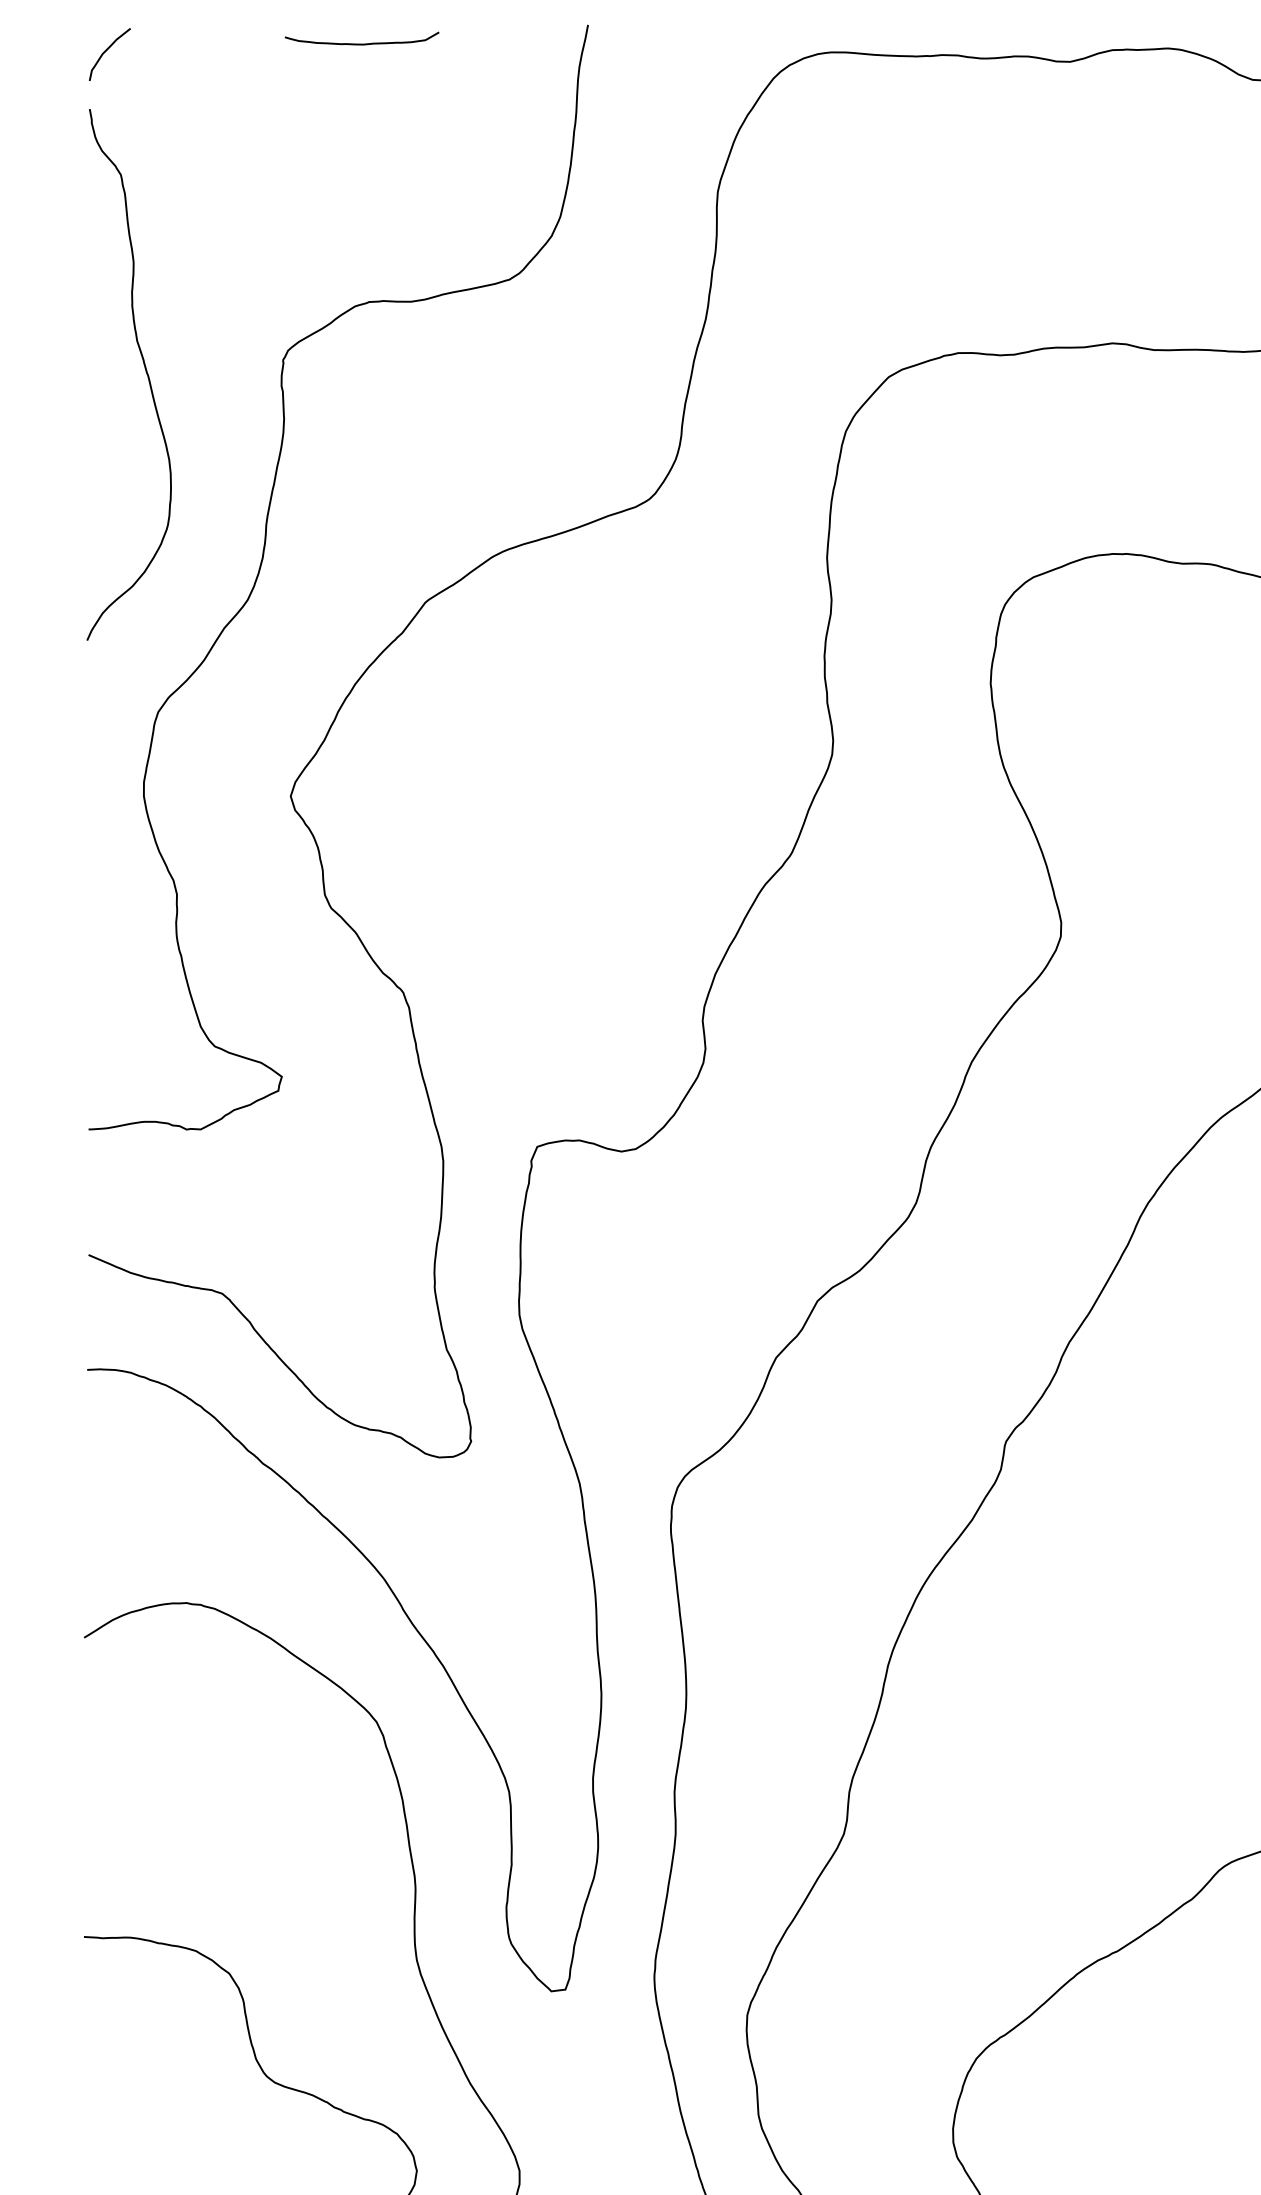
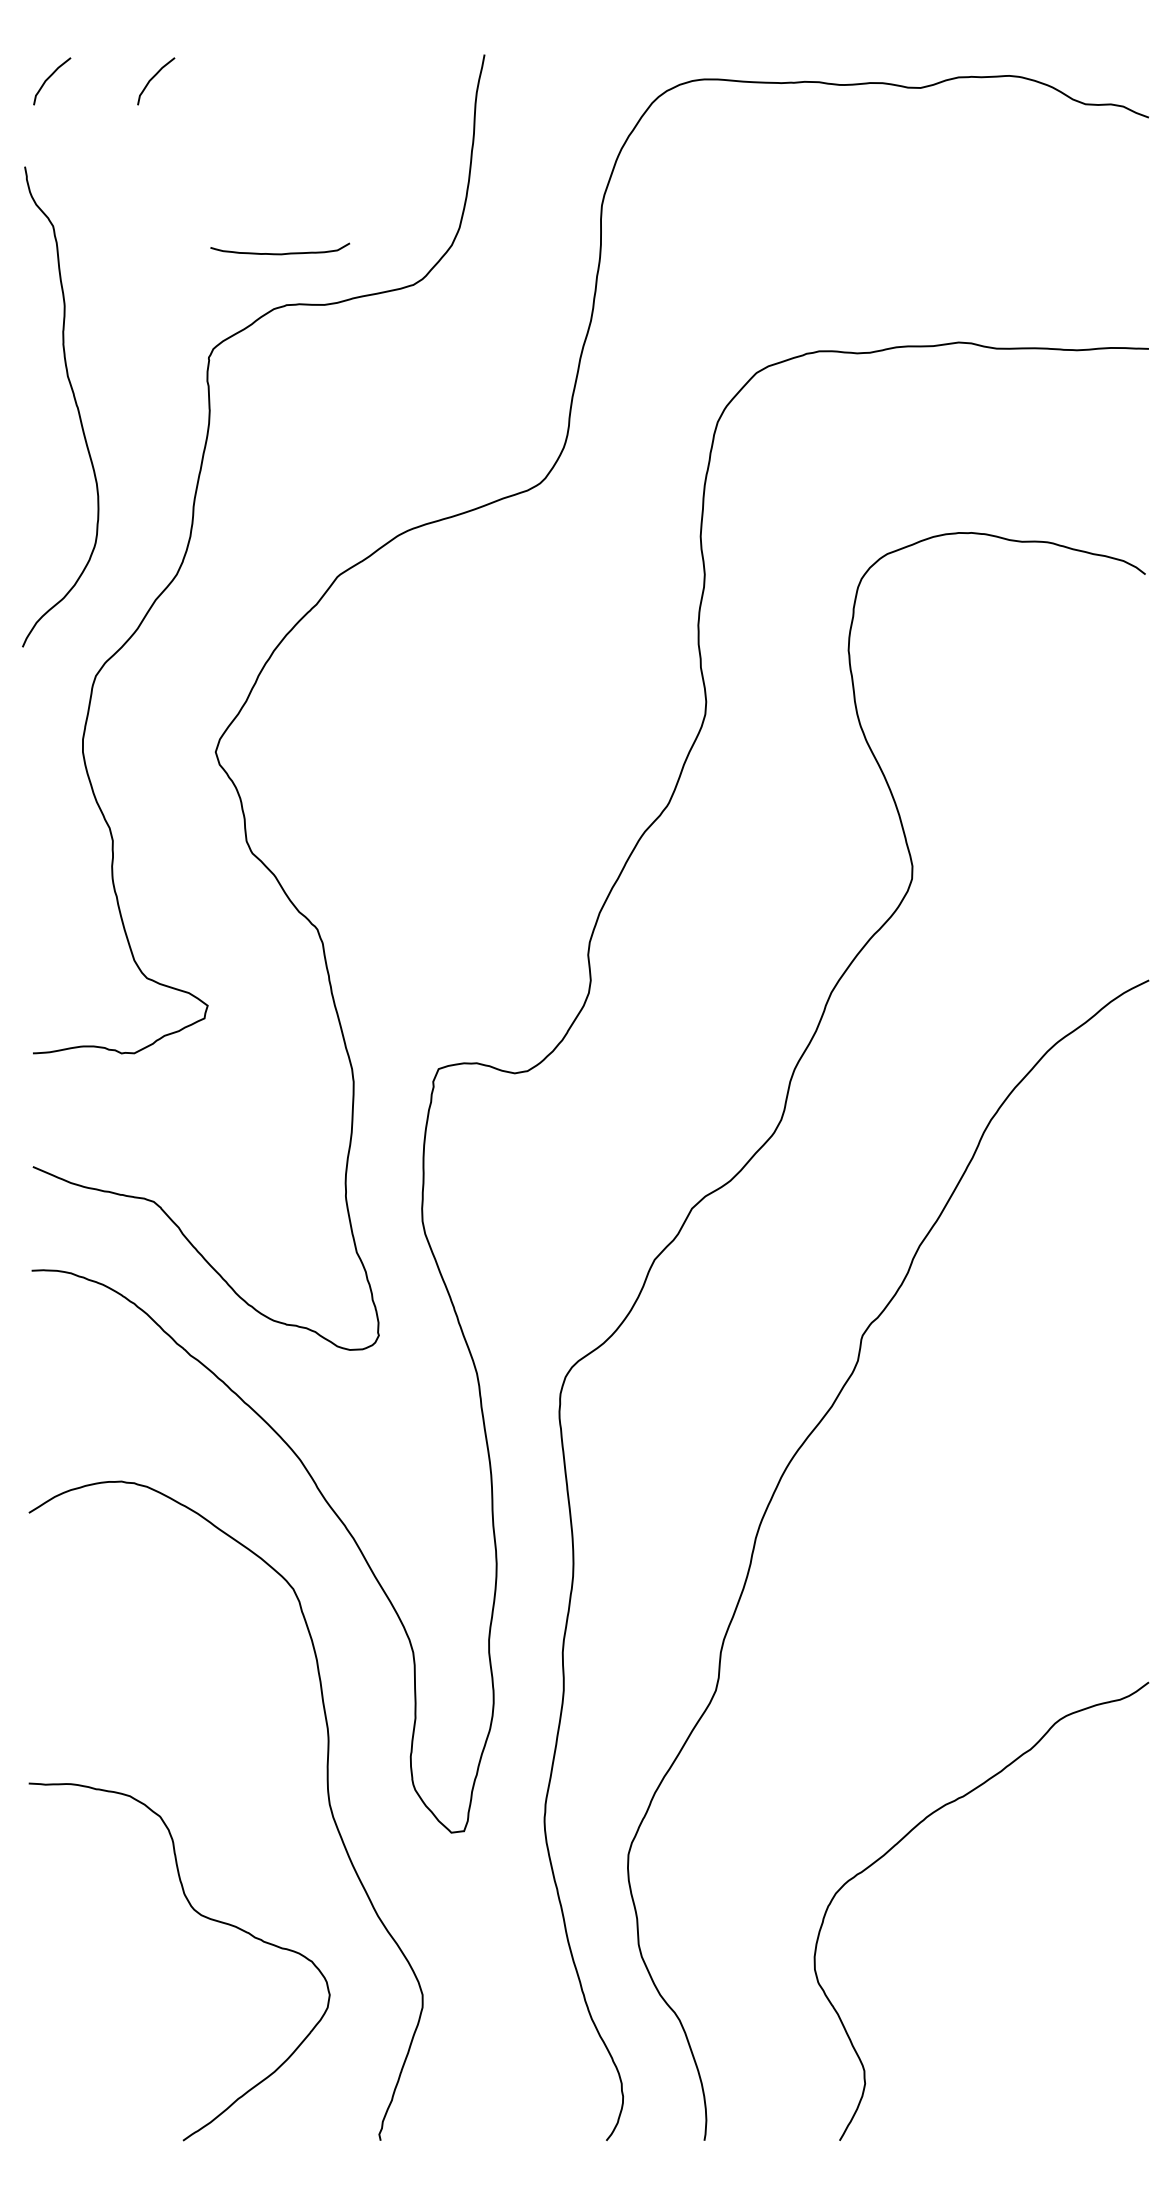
curve: (362, 43) -> (280, 253), moved
curve: (221, 51) -> (153, 78), added
curve: (144, 368) -> (74, 401), moved

